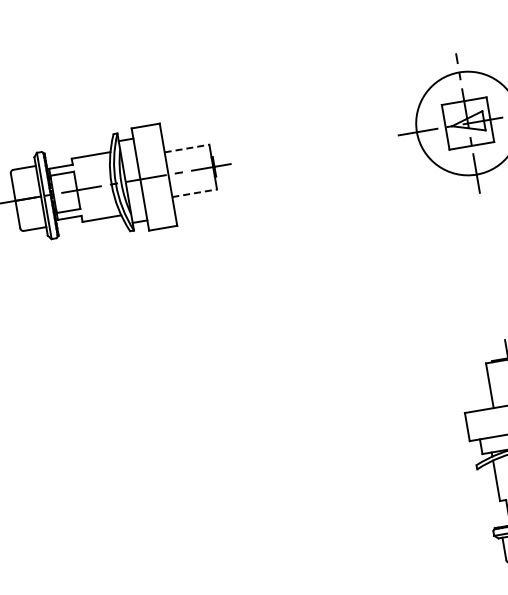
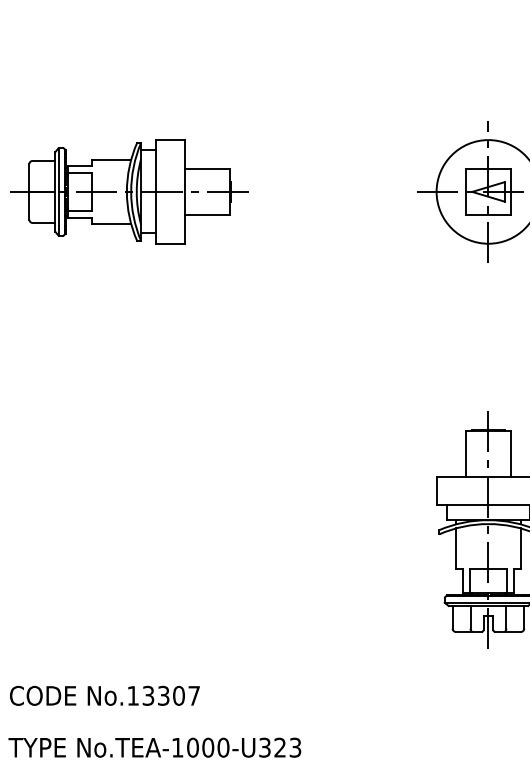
line: (187, 148) -> (207, 169), dashed -> solid
line: (194, 193) -> (207, 214), dashed -> solid

